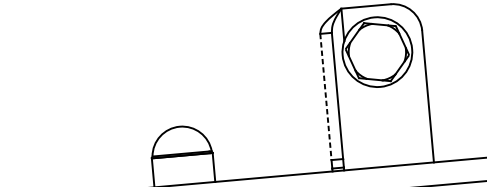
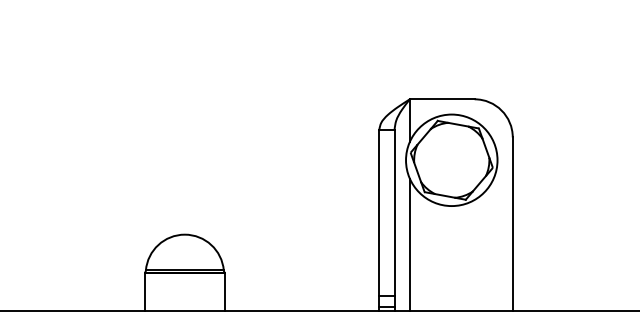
line: (326, 97) -> (379, 213), dashed -> solid
line: (350, 118) -> (409, 244), added

